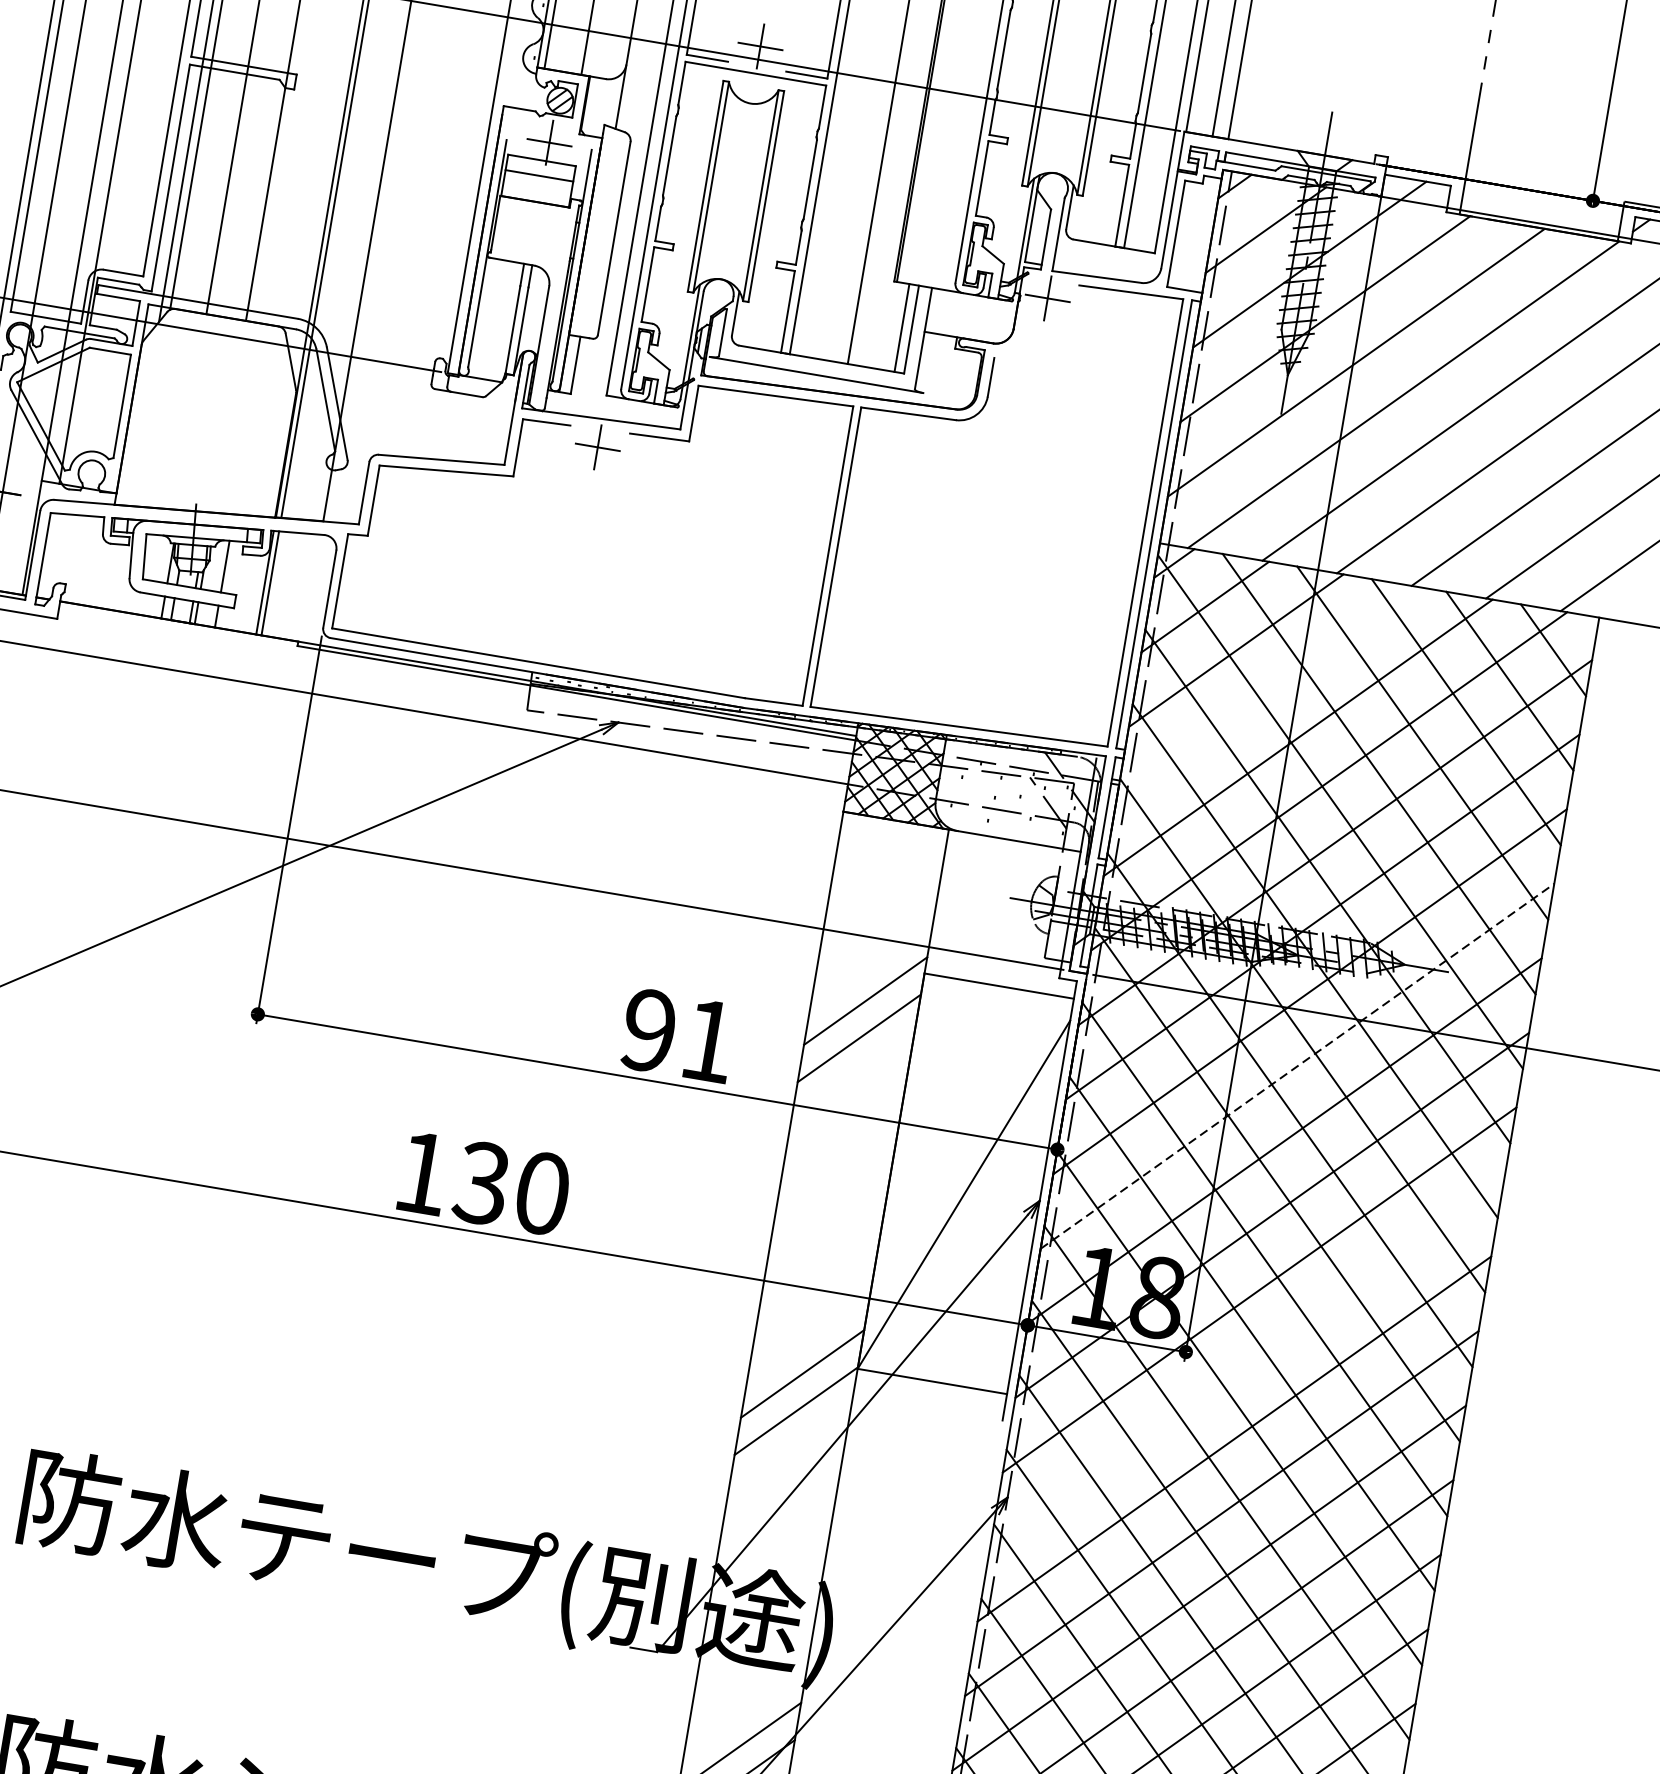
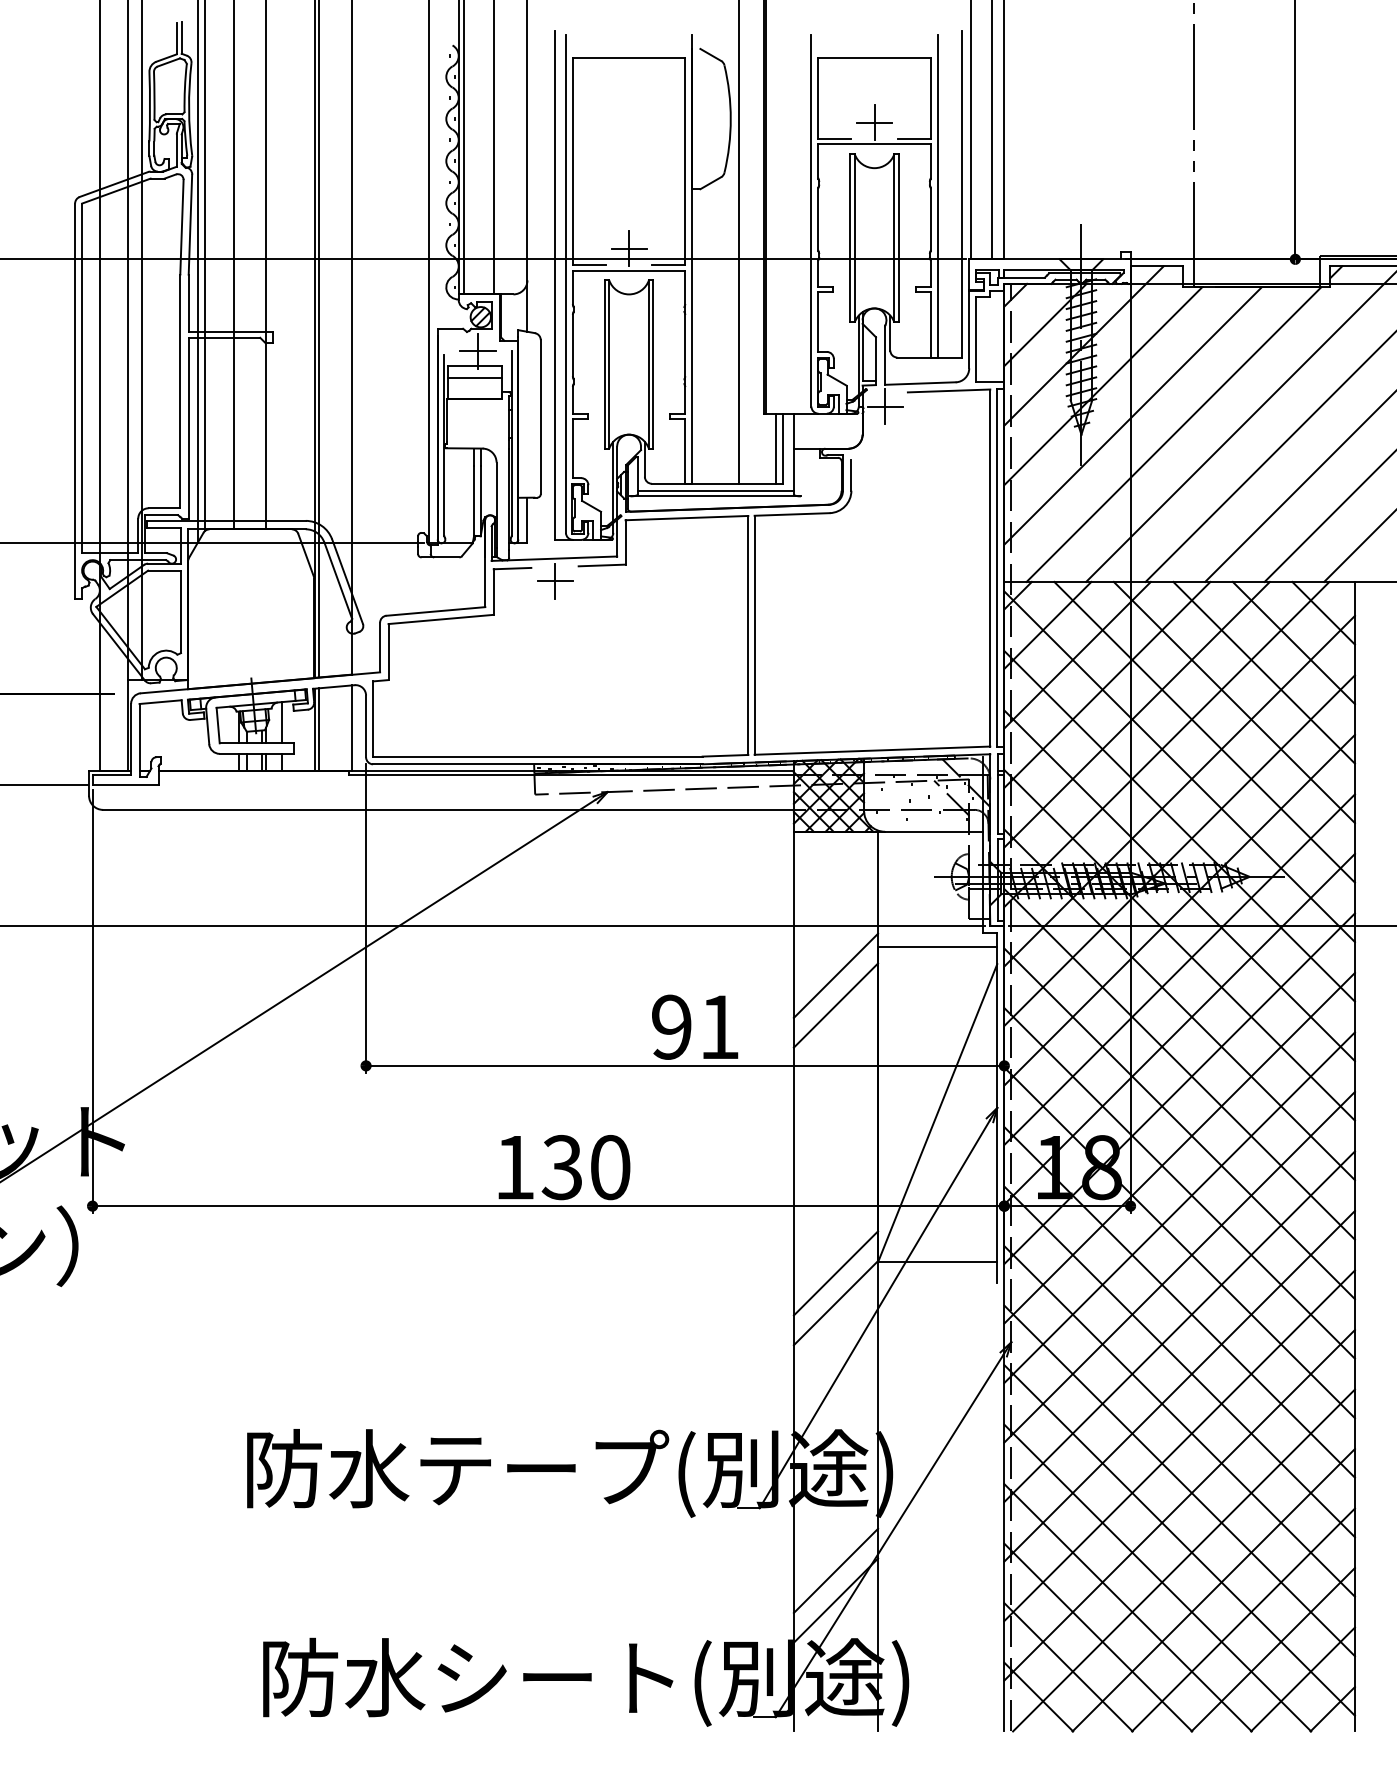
line: (817, 367) -> (715, 490), added
line: (312, 588) -> (352, 728), added
line: (1267, 693) -> (1107, 684), added
line: (1297, 1065) -> (1179, 969), dashed -> solid
line: (1246, 1364) -> (1179, 1207), added

